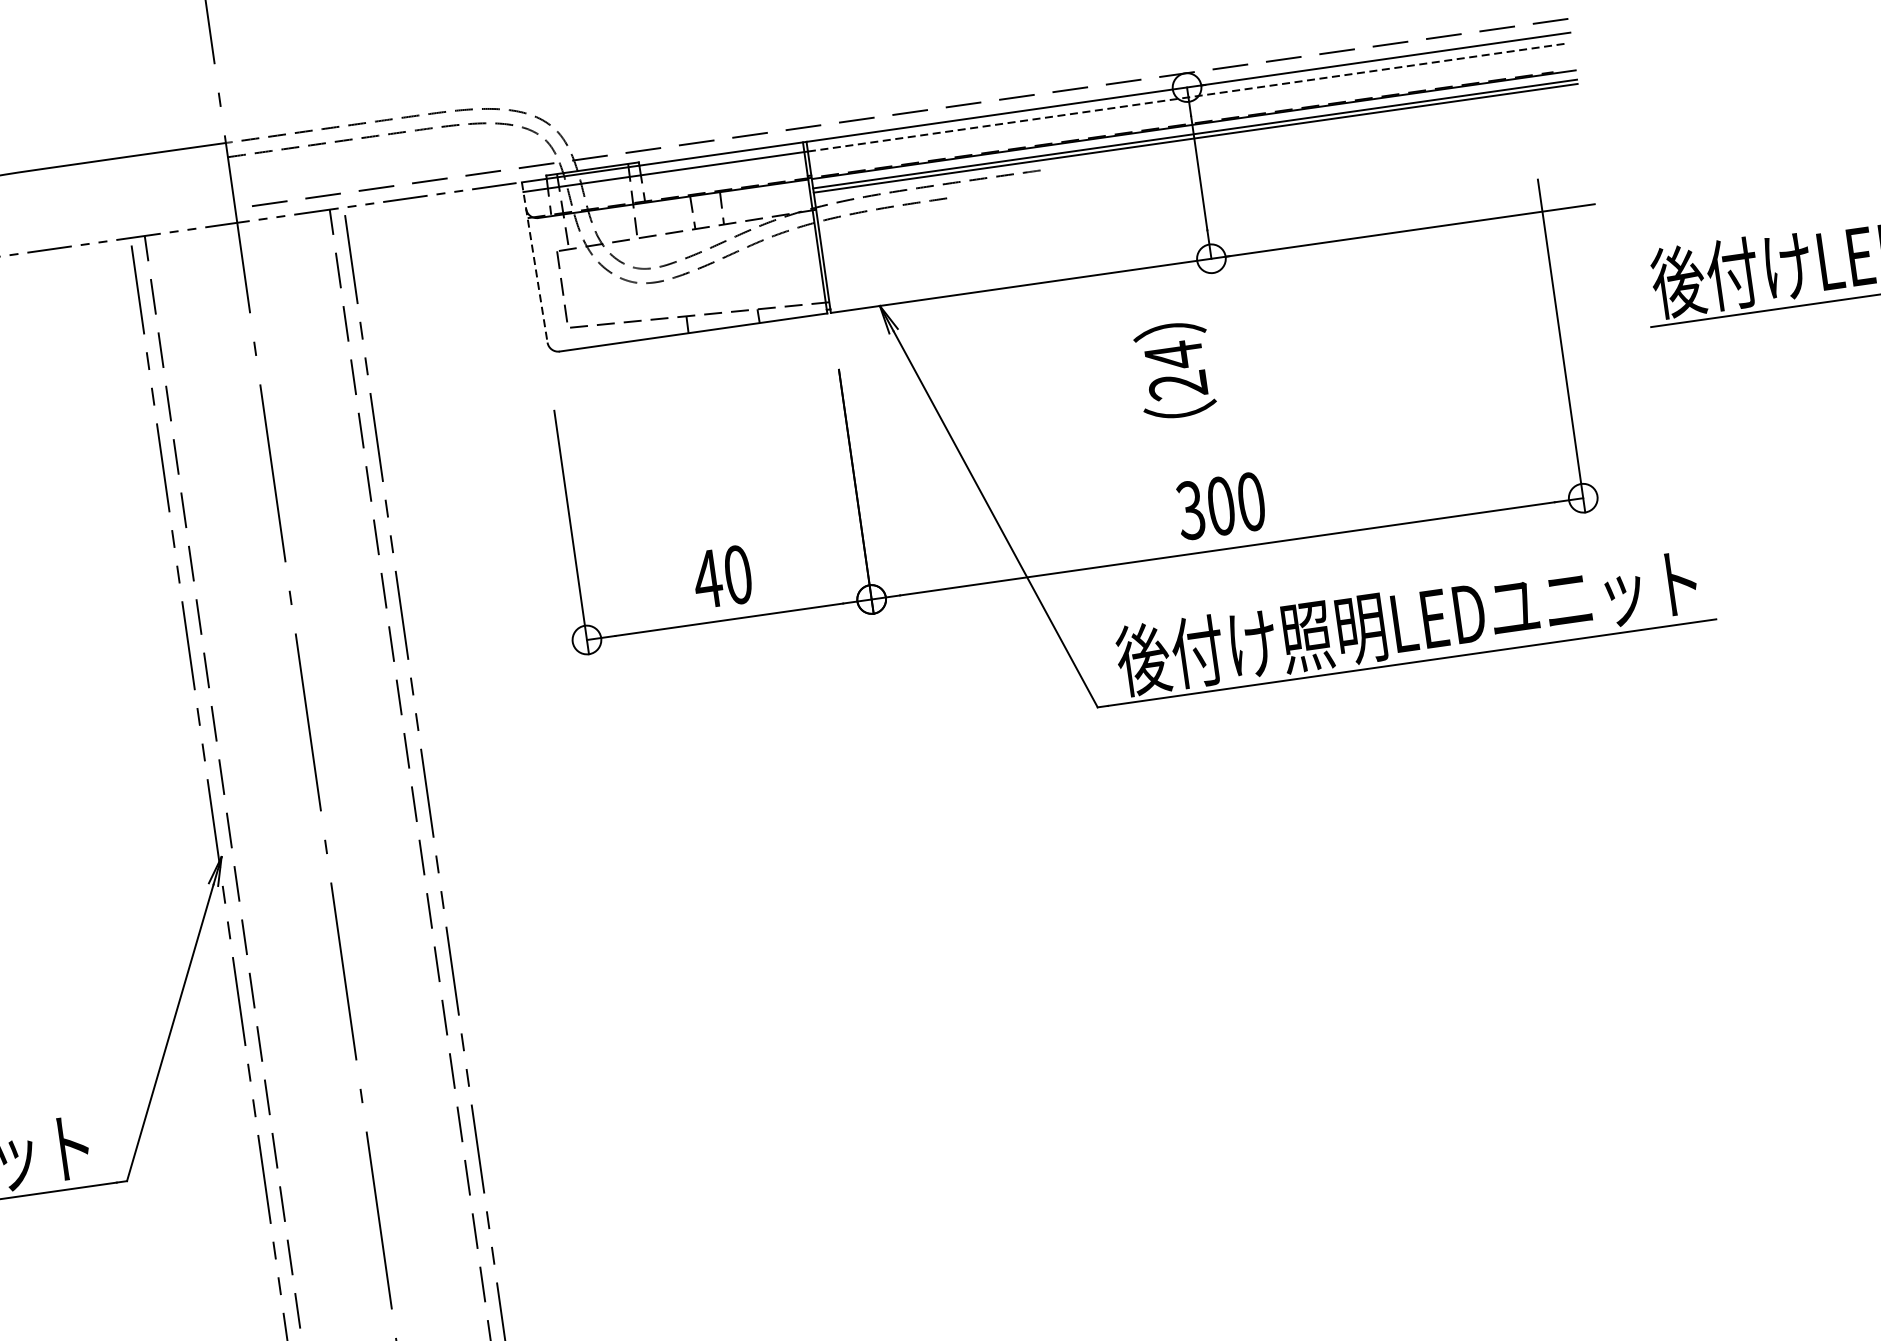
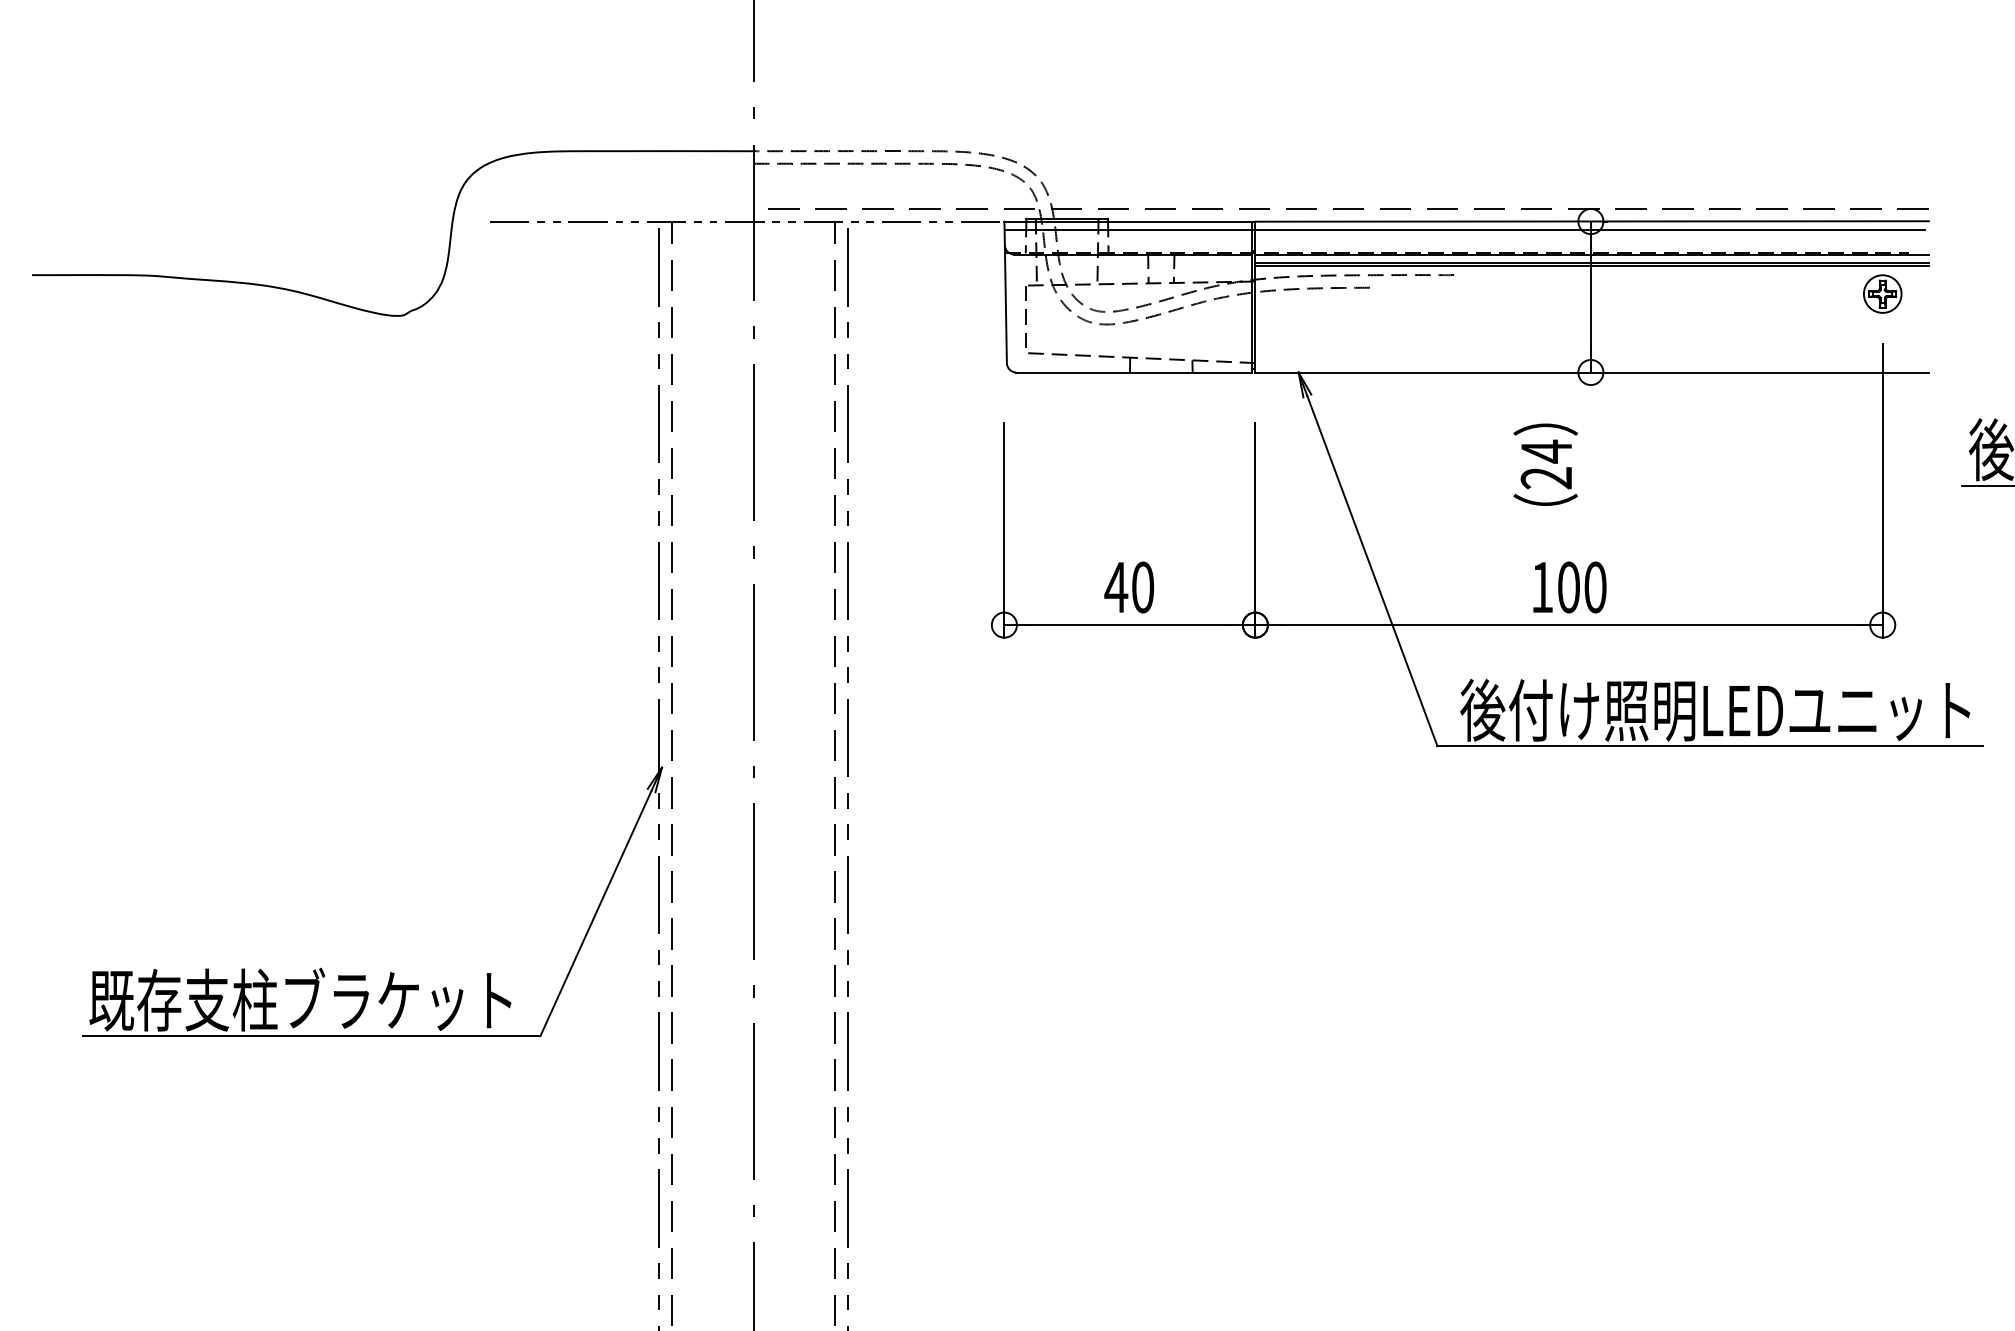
line: (1188, 97) -> (1590, 230), dashed -> solid
part: (1529, 122) -> (1882, 293), added
line: (534, 262) -> (1005, 292), dashed -> solid
text: (1190, 510) -> (1541, 587), 300 -> 100

